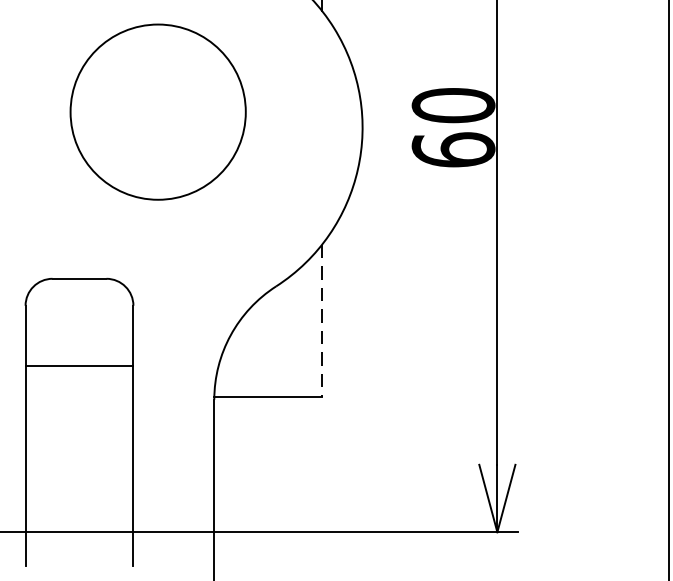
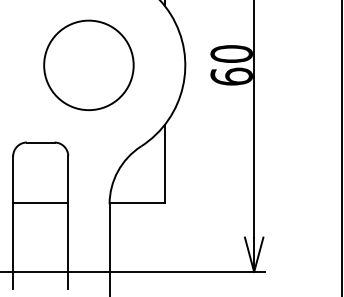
circle: (157, 110) -> (88, 64), moved
line: (321, 321) -> (164, 164), dashed -> solid
line: (79, 366) -> (40, 203), moved

